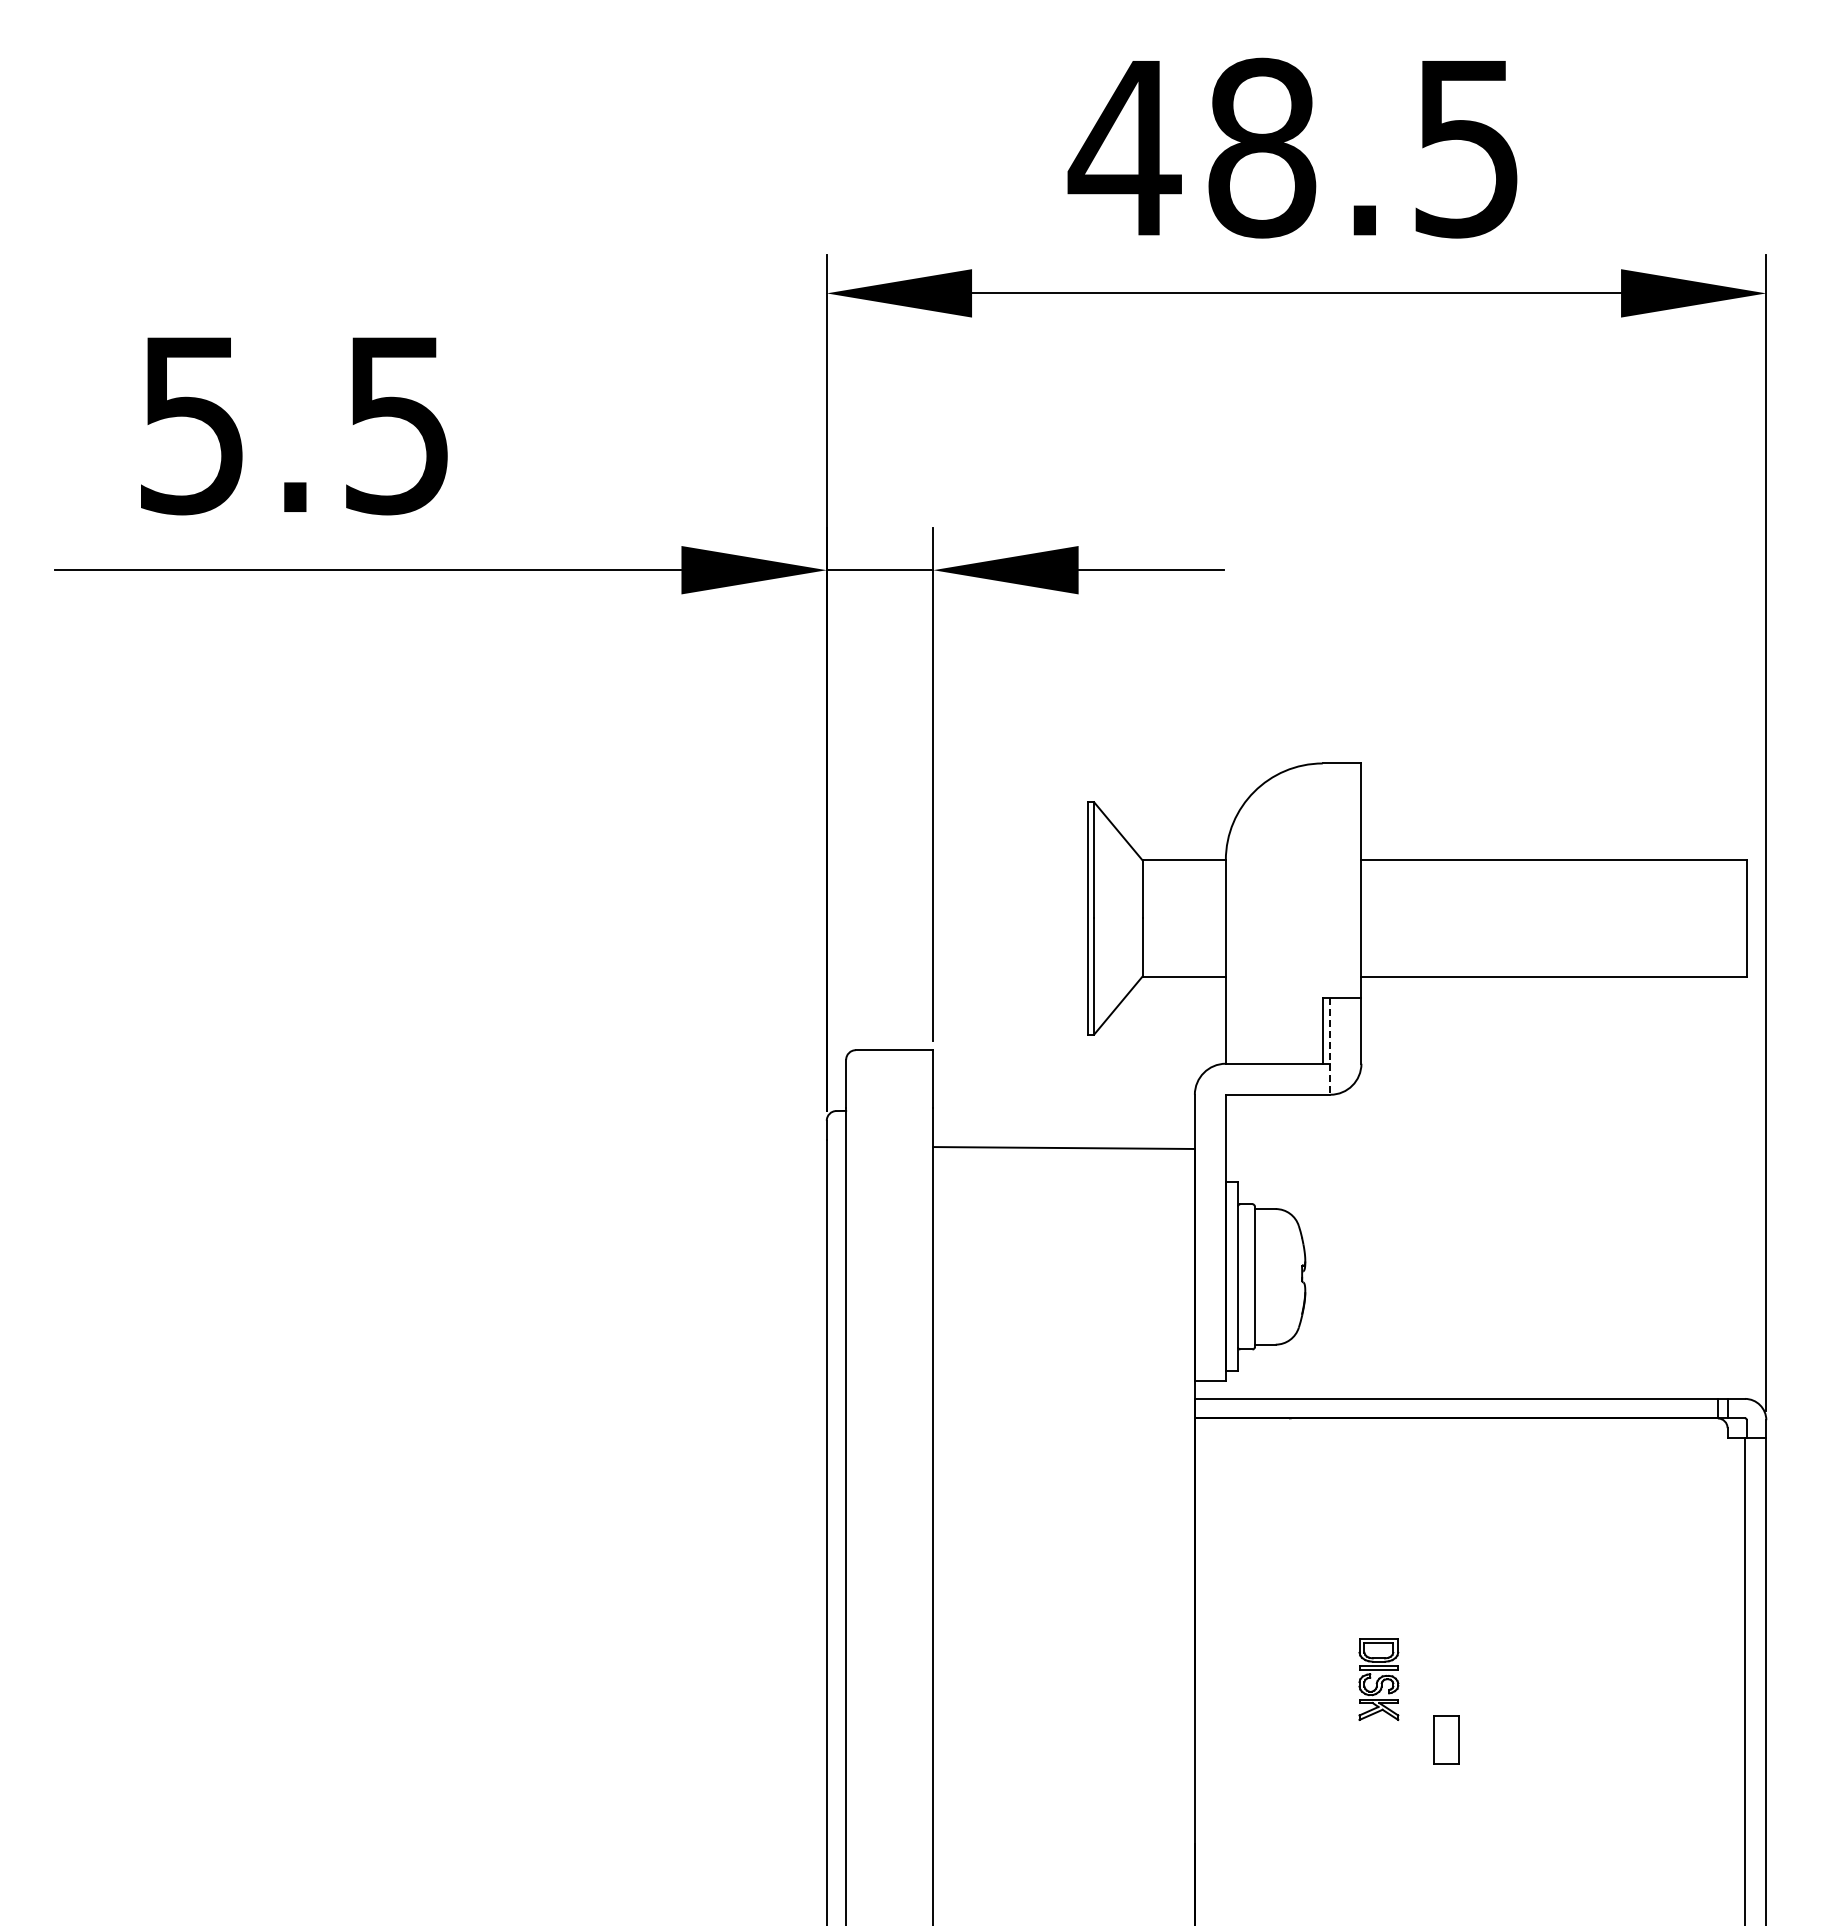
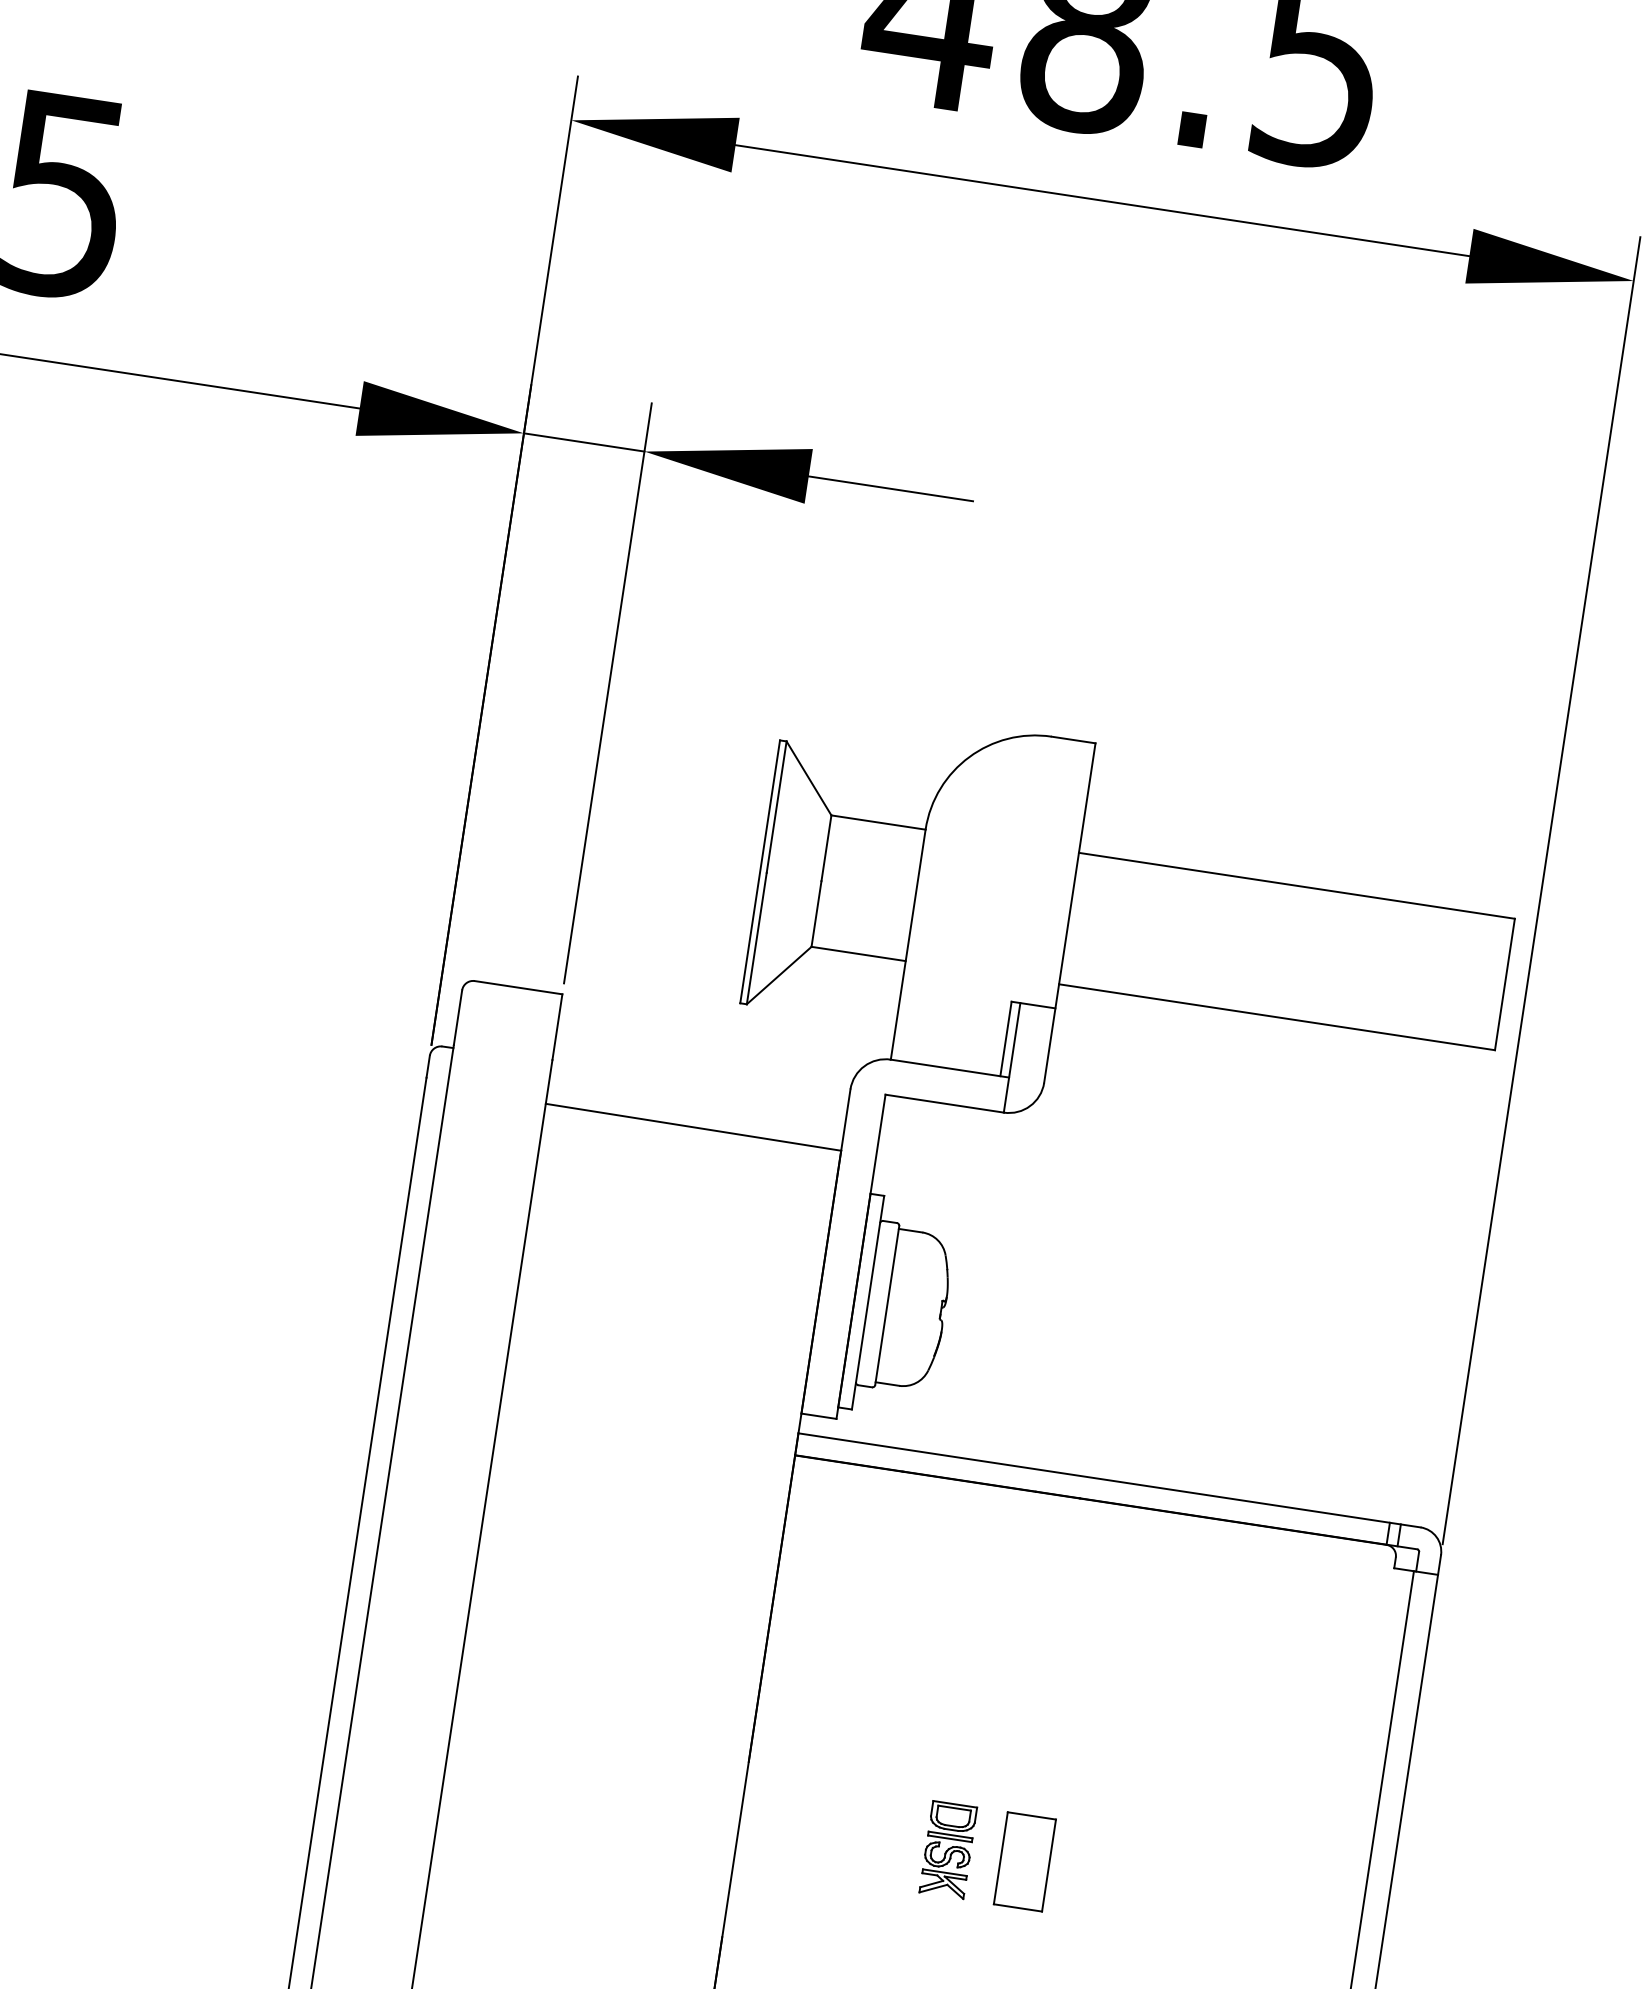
line: (1330, 1046) -> (1012, 1058), dashed -> solid
part: (1378, 1679) -> (947, 1849), moved
part: (1446, 1739) -> (1024, 1861), size x1.67

